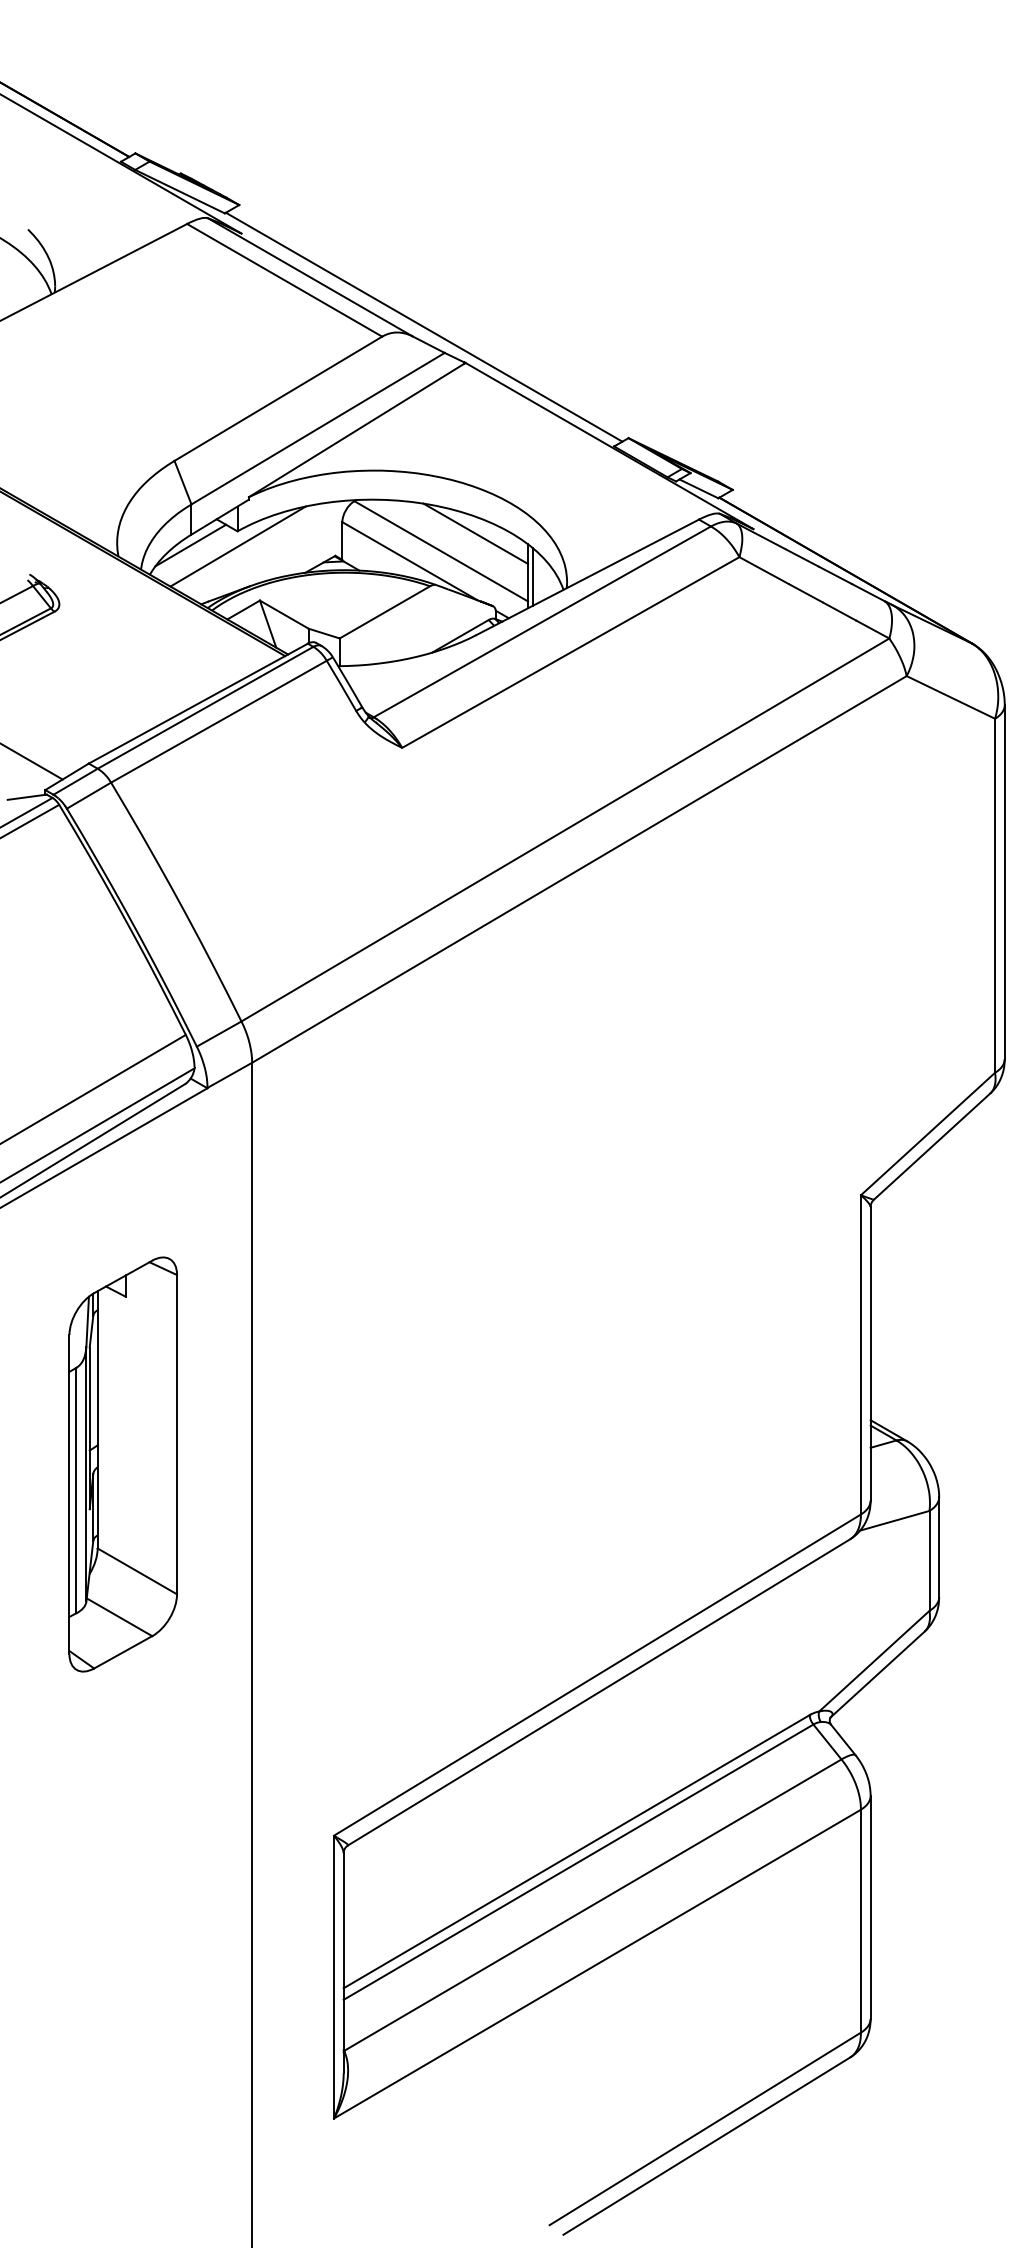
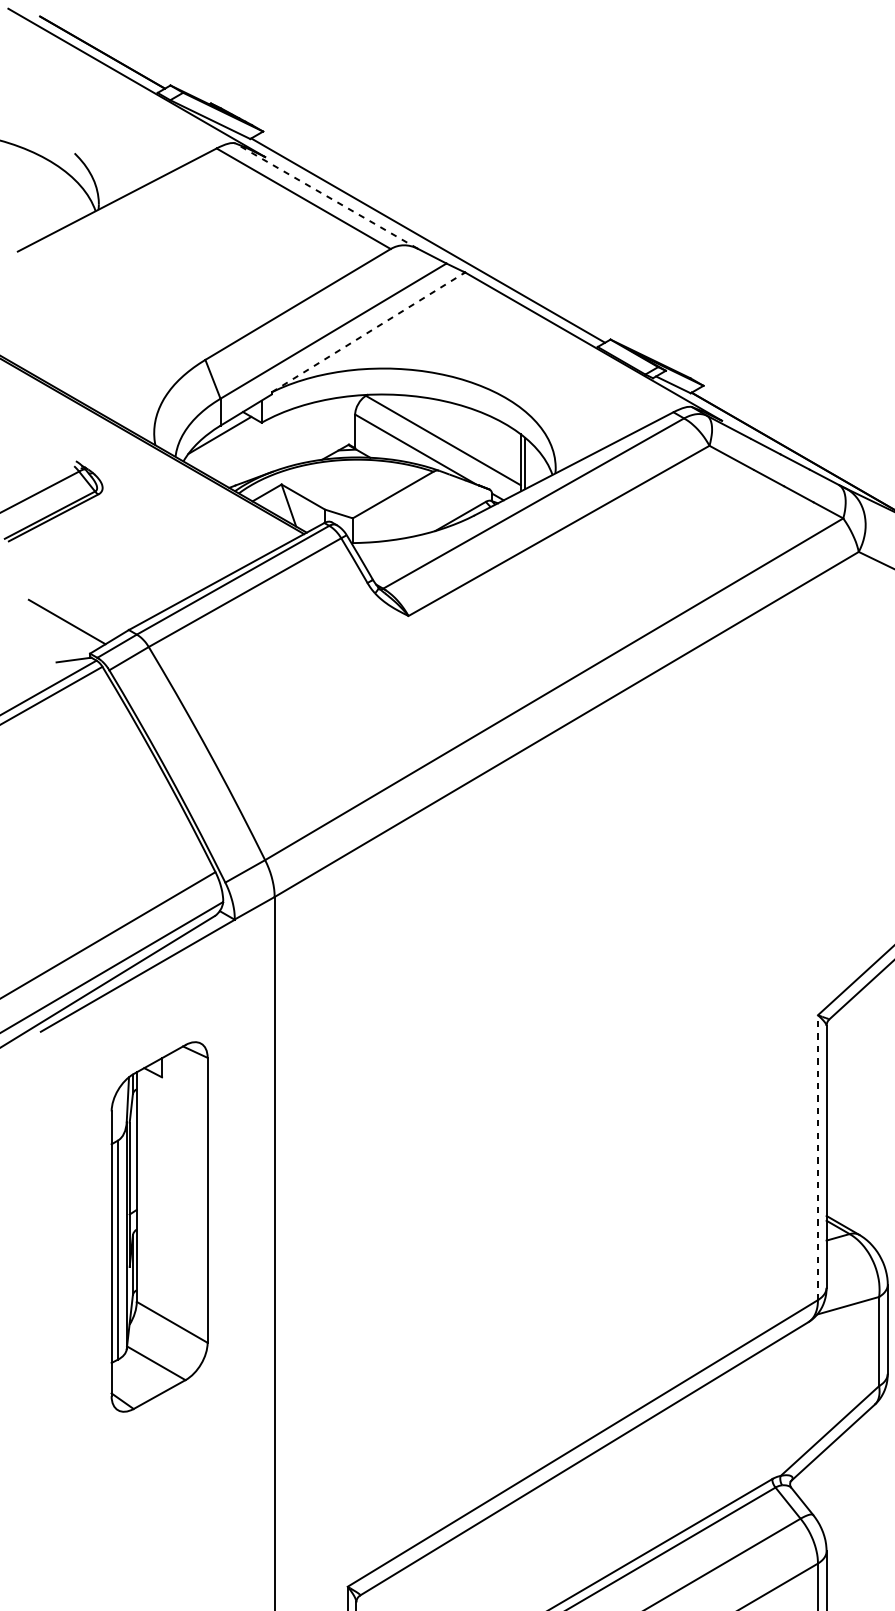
line: (309, 277) -> (325, 196), solid -> dashed
line: (356, 430) -> (367, 332), solid -> dashed
line: (475, 533) -> (473, 424), removed
line: (237, 546) -> (261, 436), removed
line: (860, 1354) -> (817, 1157), solid -> dashed
part: (123, 1464) -> (159, 1226), moved

